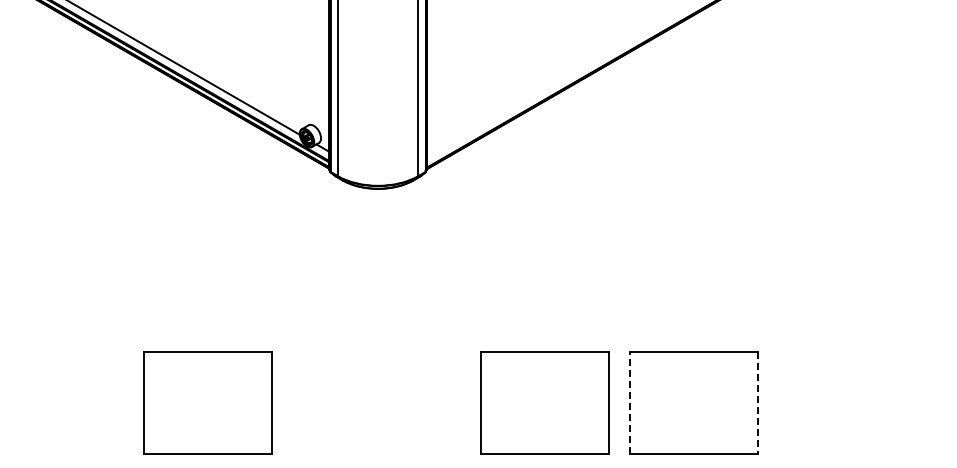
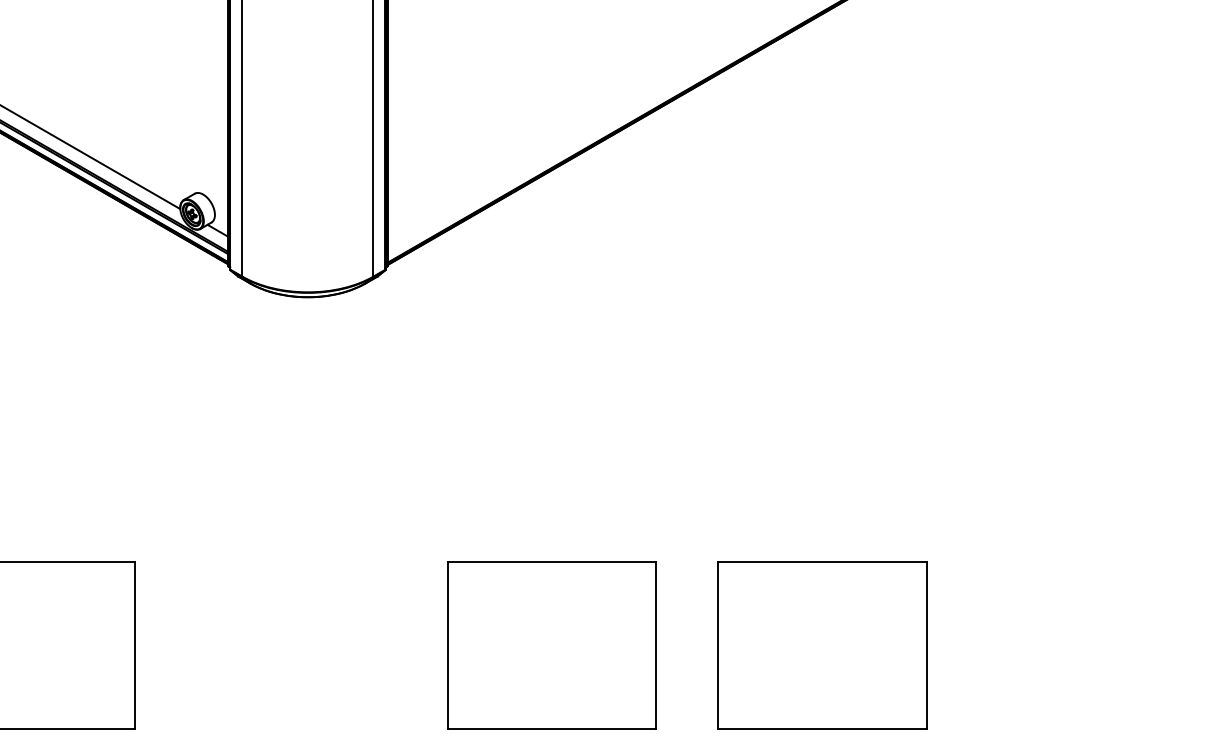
part: (544, 402) -> (551, 645), moved
line: (629, 402) -> (717, 645), dashed -> solid
line: (757, 403) -> (926, 647), dashed -> solid

